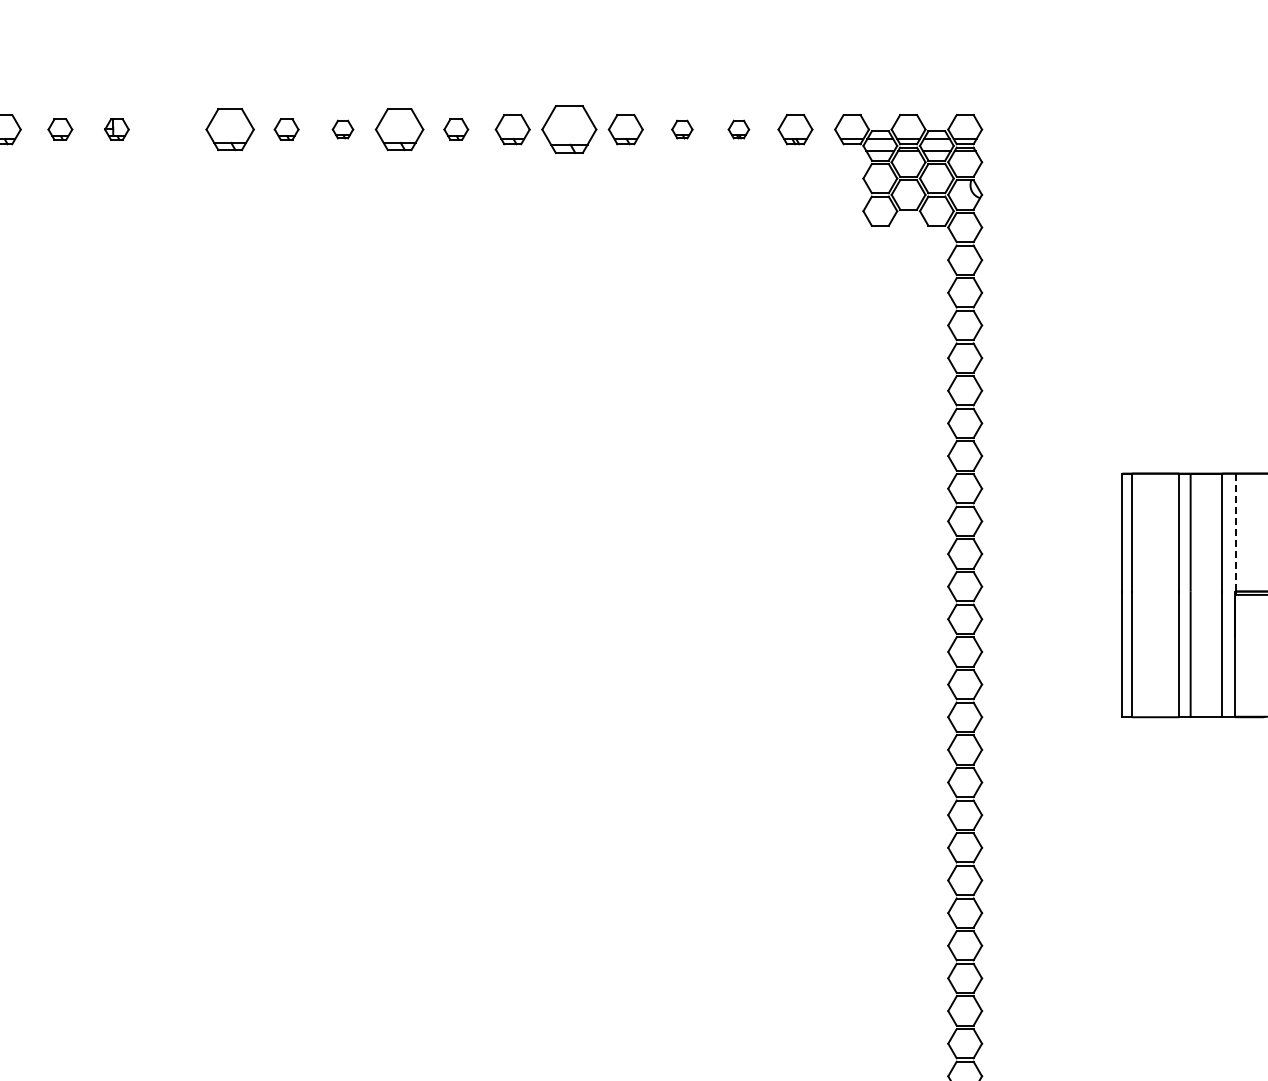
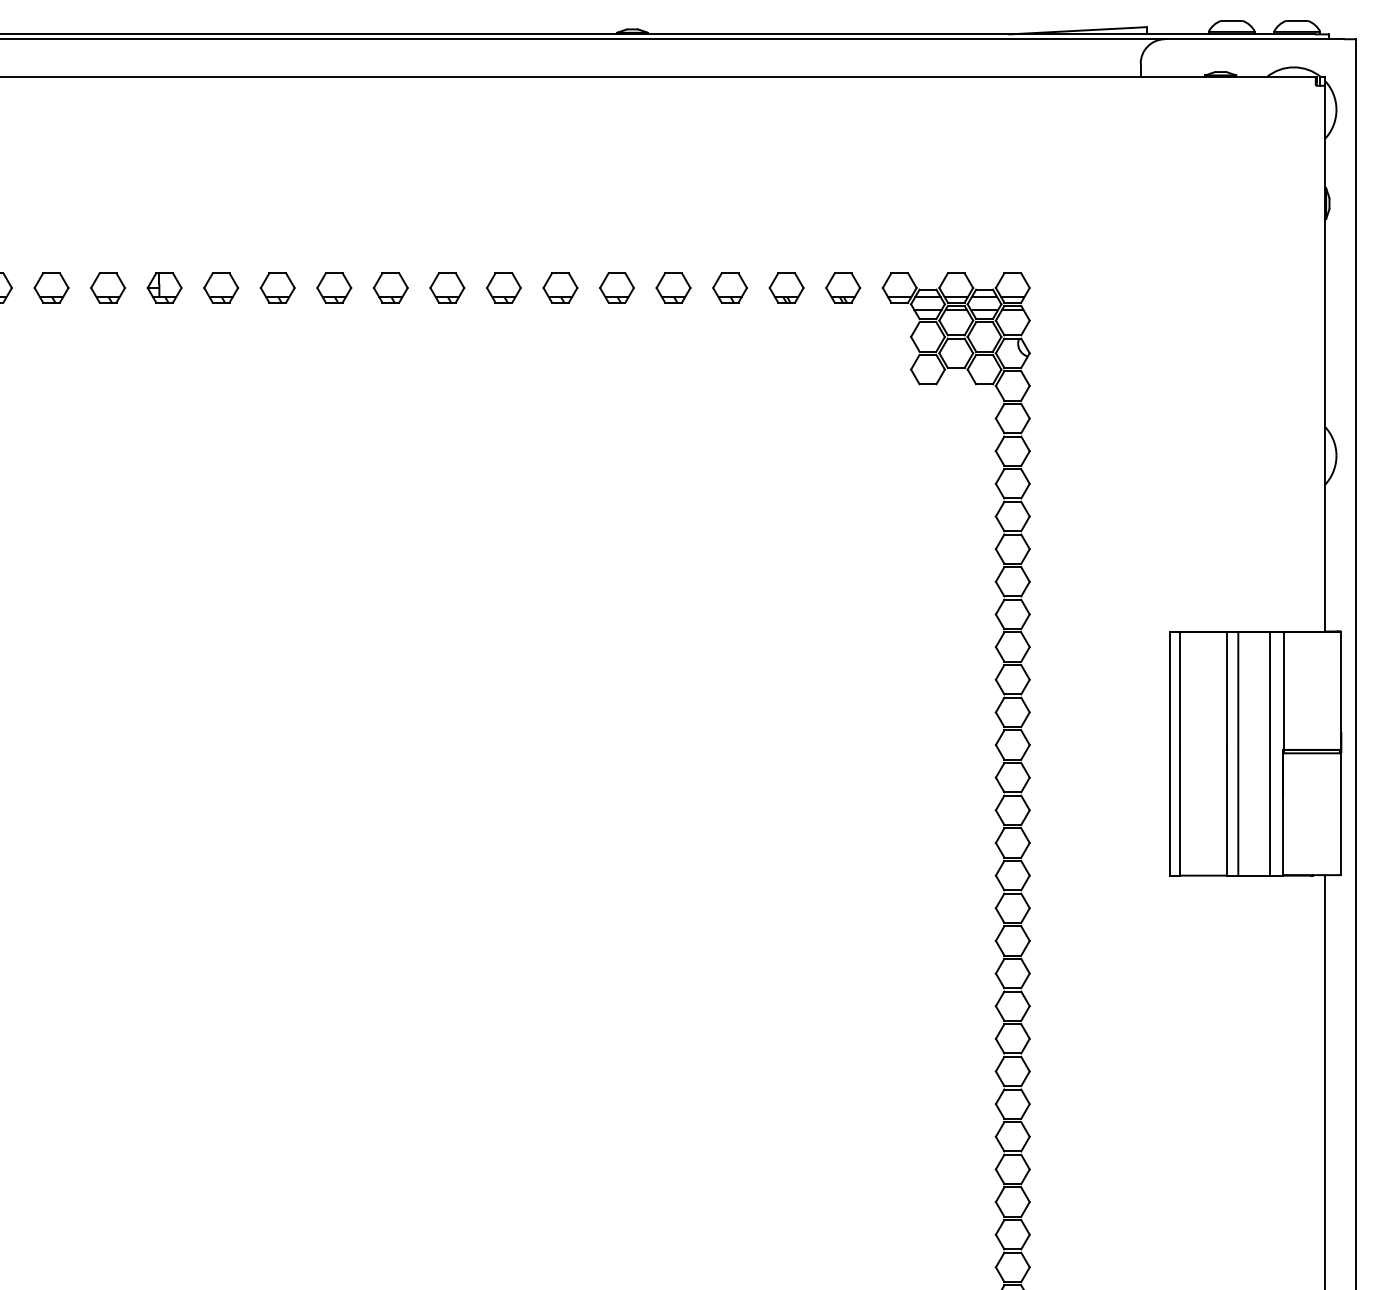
part: (59, 129) -> (107, 287), size x1.43
part: (116, 129) -> (164, 287), size x1.43
part: (173, 129) -> (221, 287), added
part: (229, 129) -> (277, 287), size x0.71
part: (286, 129) -> (334, 287), size x1.43
part: (342, 129) -> (390, 287), size x1.67
part: (399, 129) -> (447, 287), size x0.71
part: (455, 129) -> (503, 287), size x1.43
part: (568, 129) -> (616, 287), size x0.62
part: (681, 129) -> (729, 287), size x1.67
part: (738, 129) -> (786, 287), size x1.67
line: (1235, 532) -> (1283, 690), dashed -> solid

